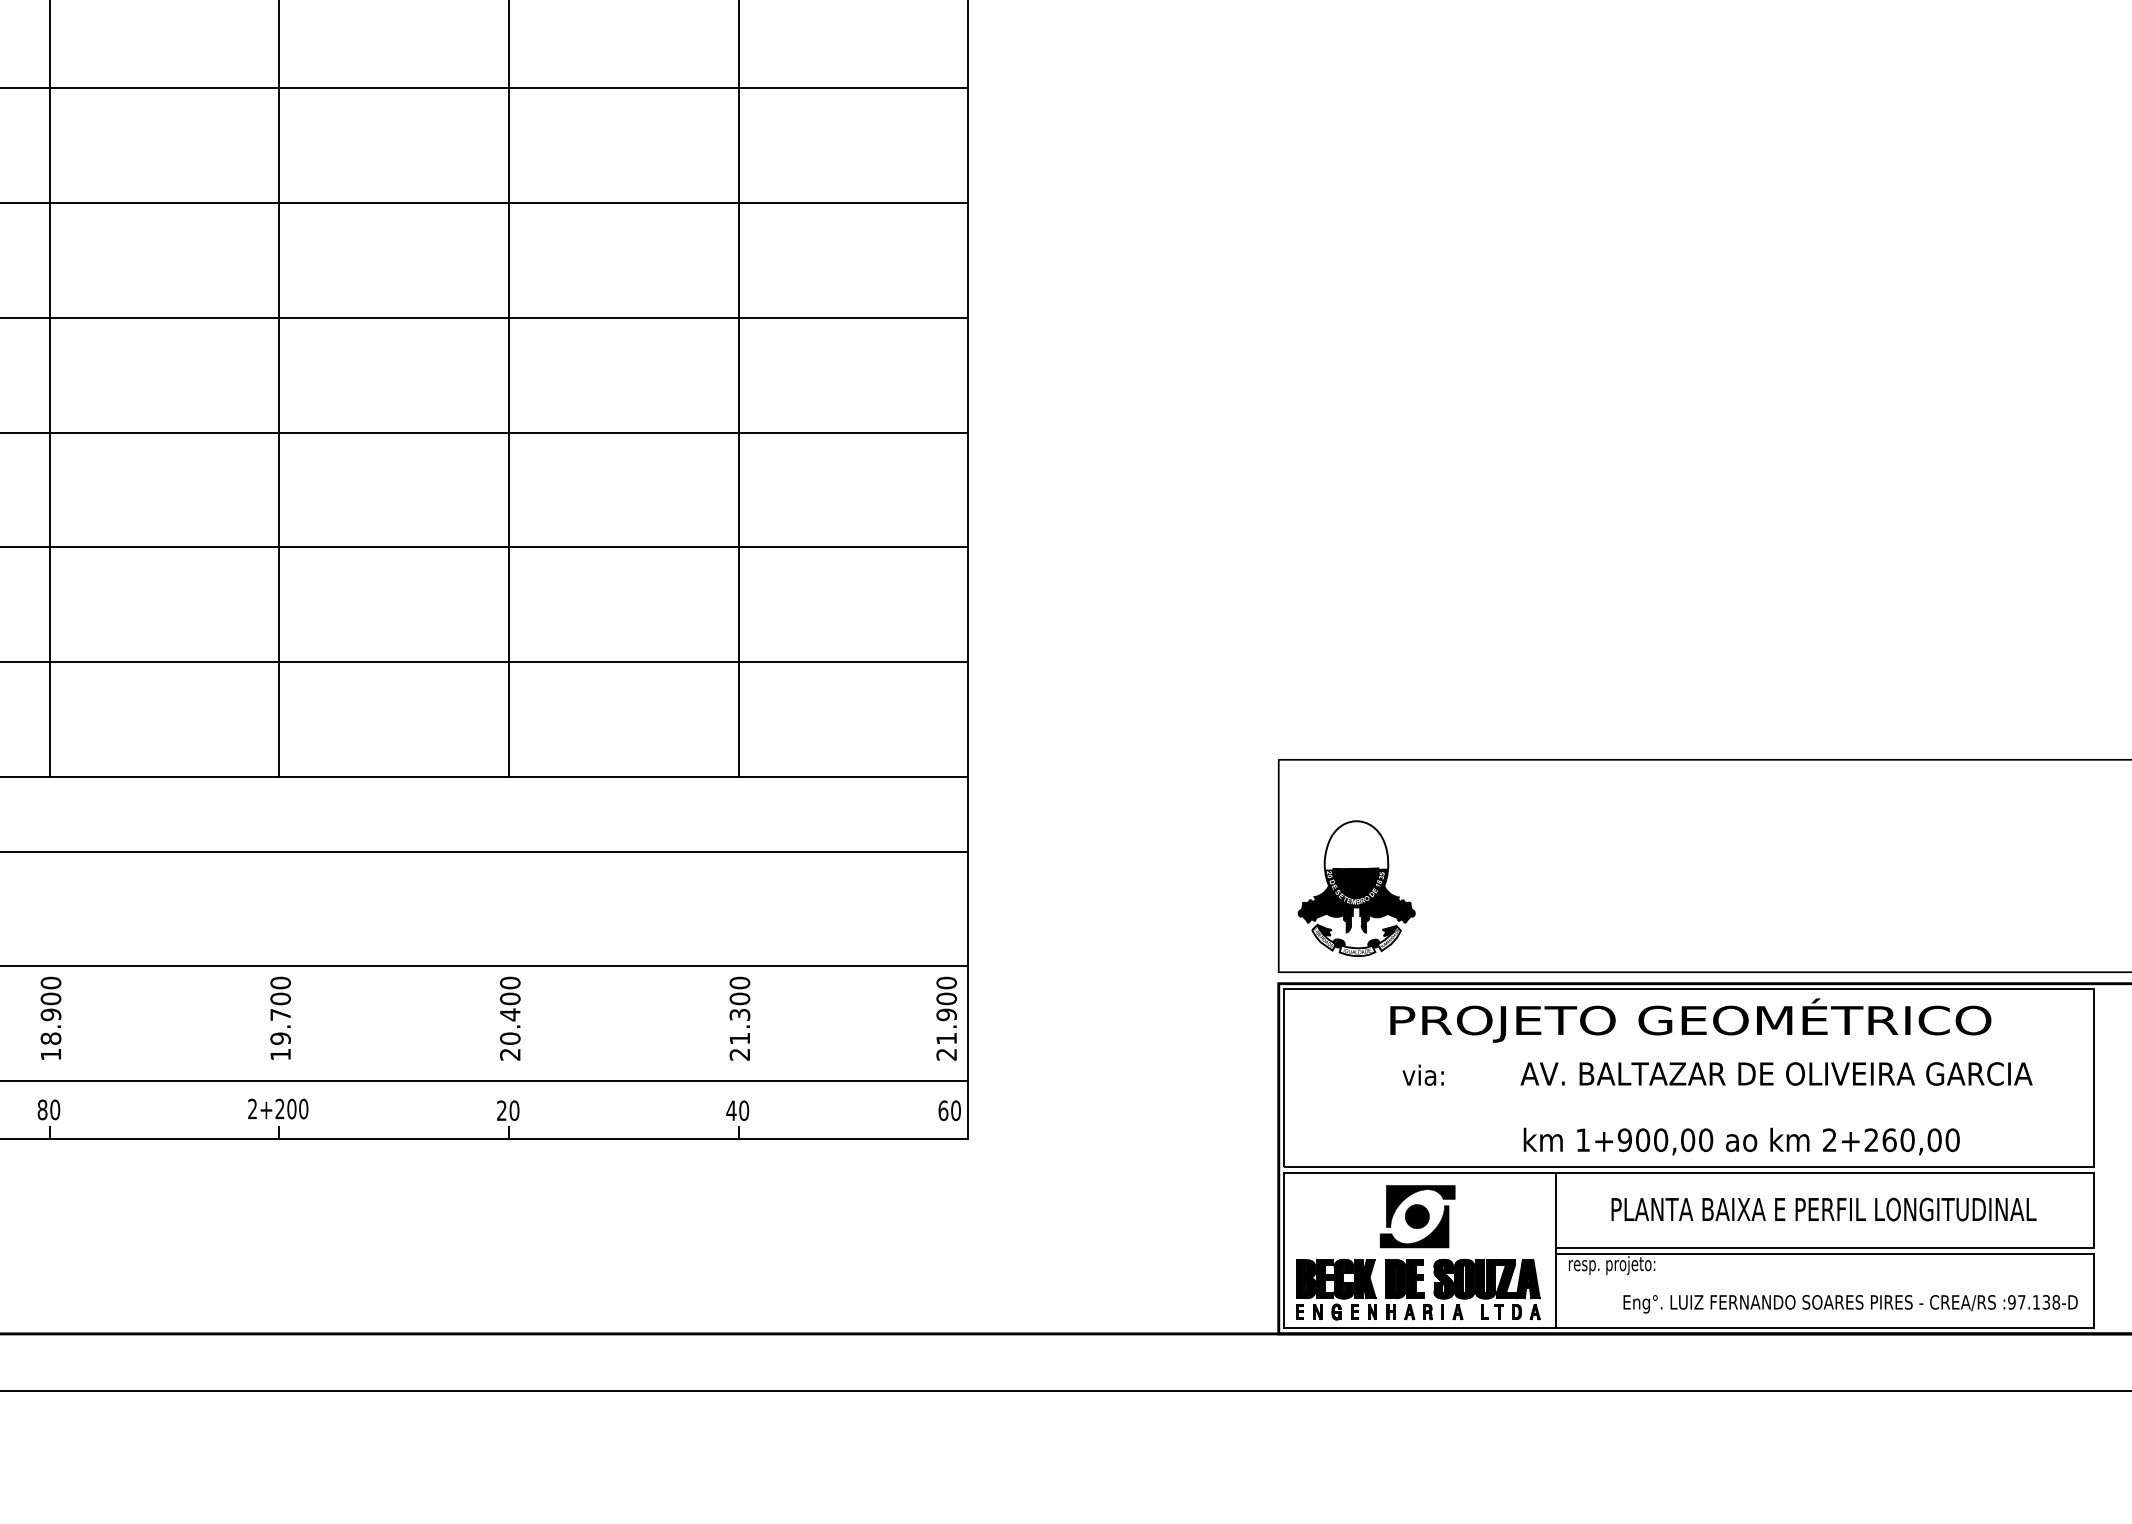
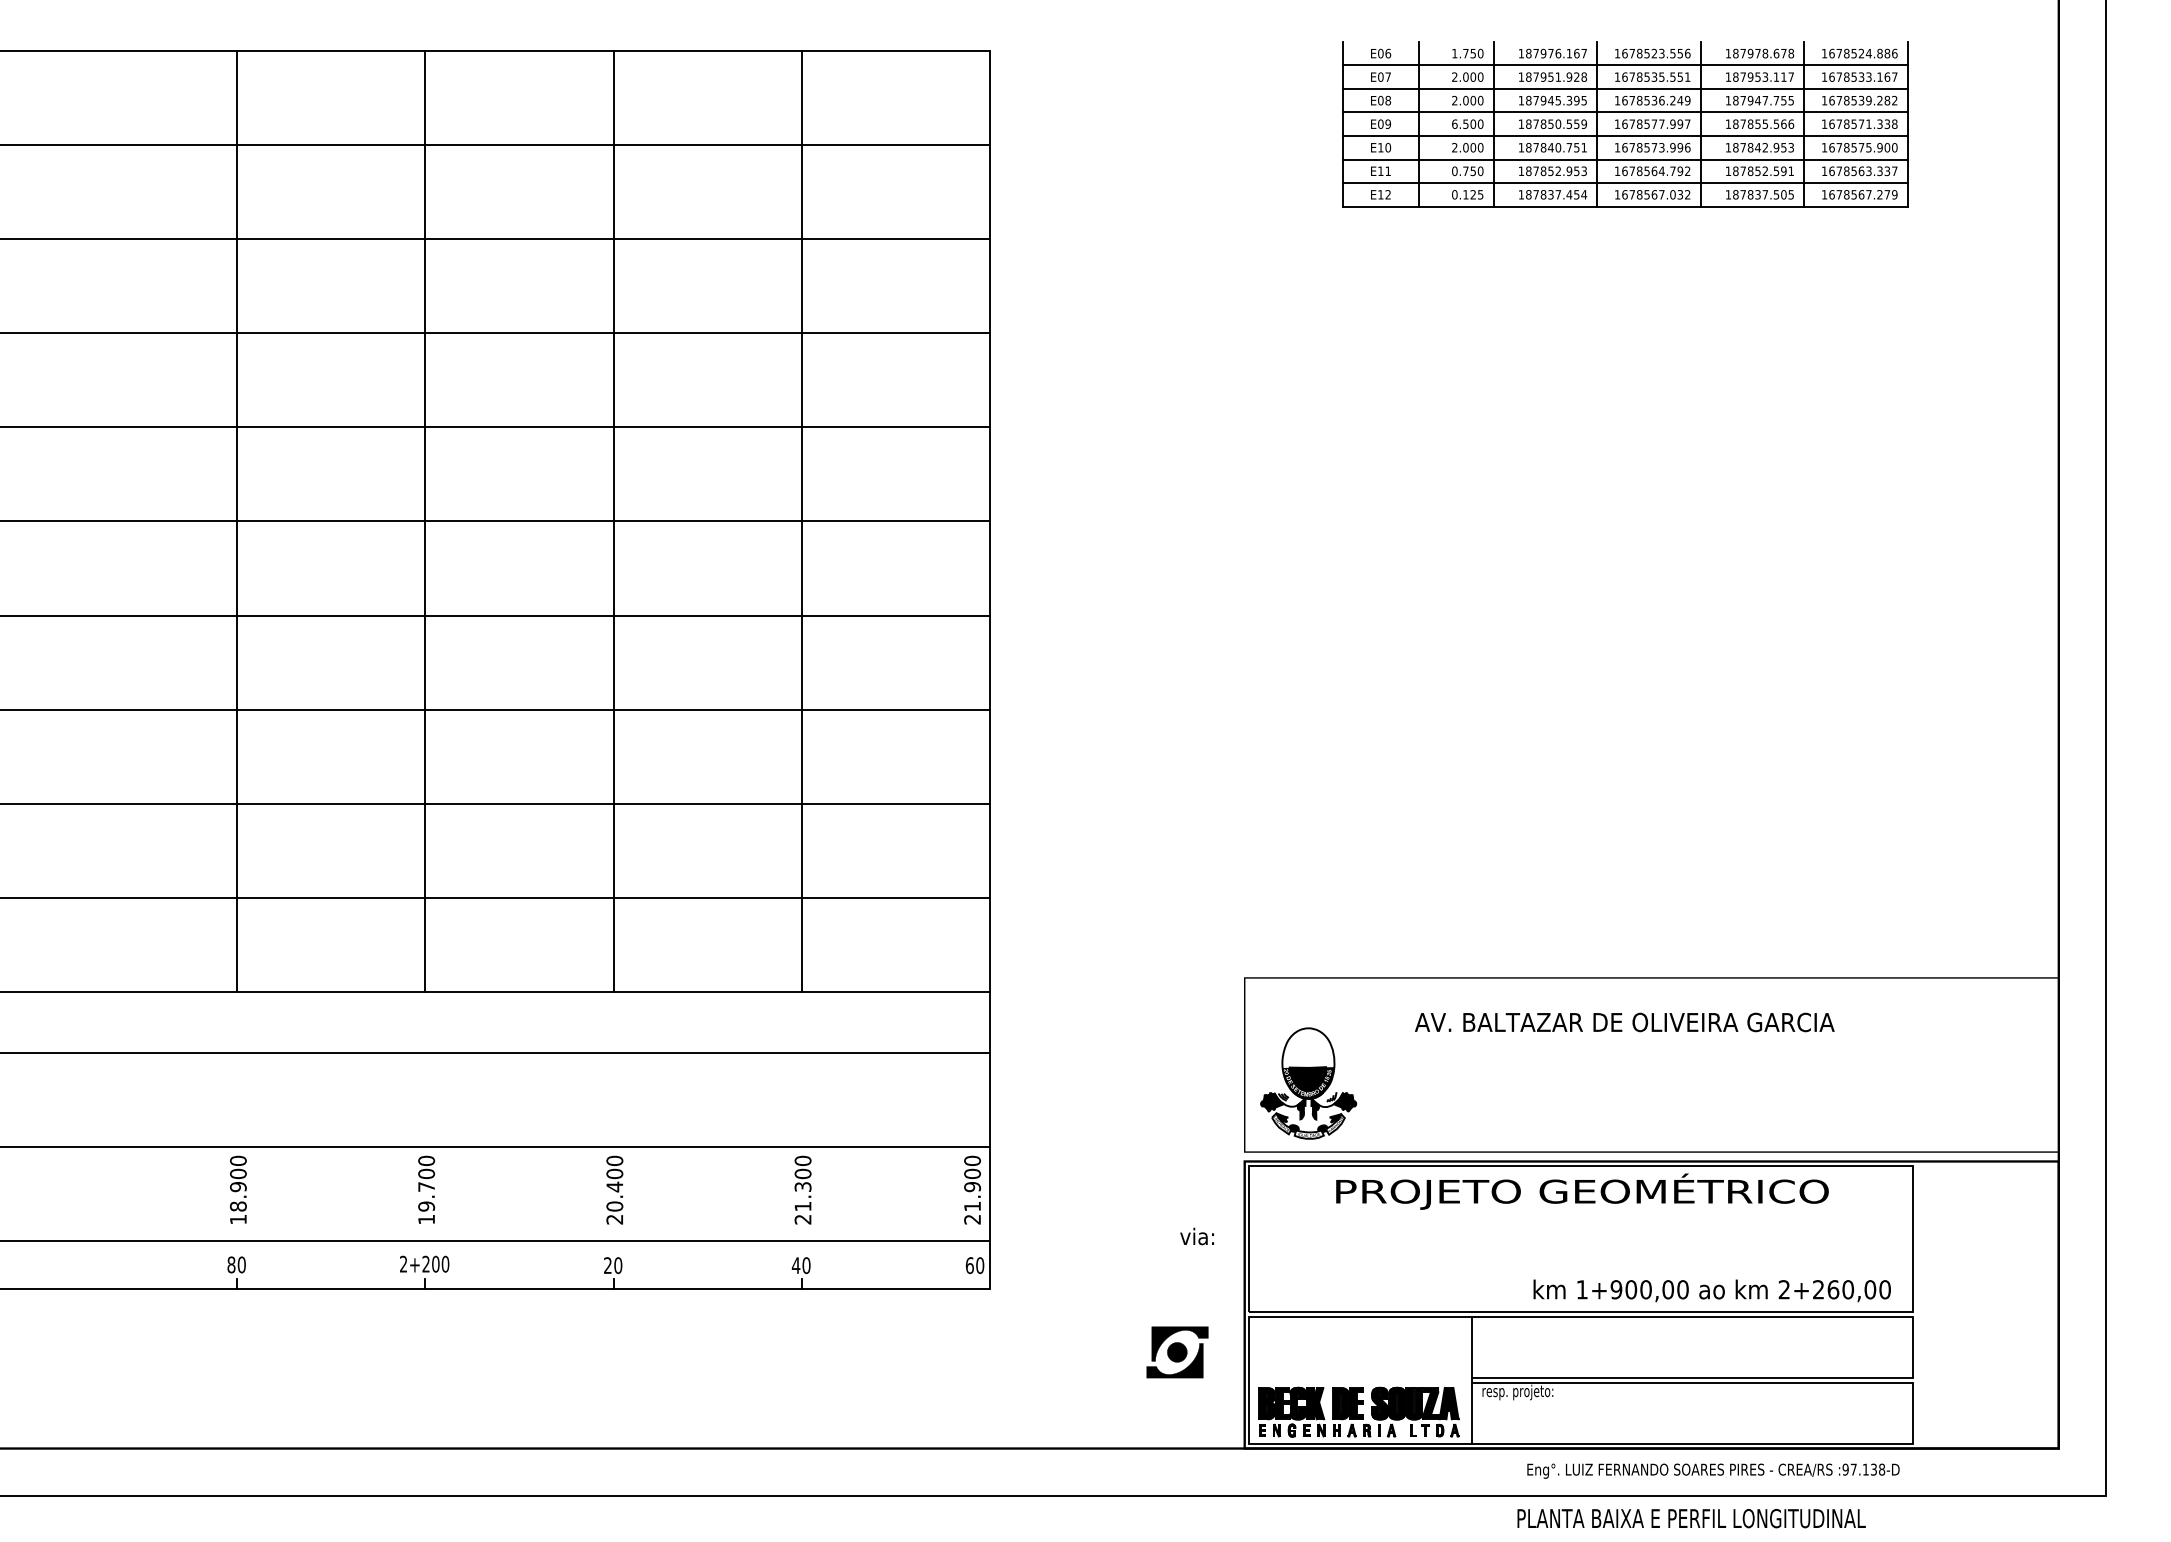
fill: (1332, 898) -> (1288, 1091), removed
fill: (1380, 898) -> (1328, 1091), removed
text: (1776, 1074) -> (1624, 1022), moved
text: (1422, 1075) -> (1196, 1236), moved
text: (1740, 1141) -> (1711, 1290), moved
text: (1823, 1209) -> (1691, 1518), moved
part: (1417, 1216) -> (1177, 1352), moved
text: (1850, 1303) -> (1713, 1470), moved

